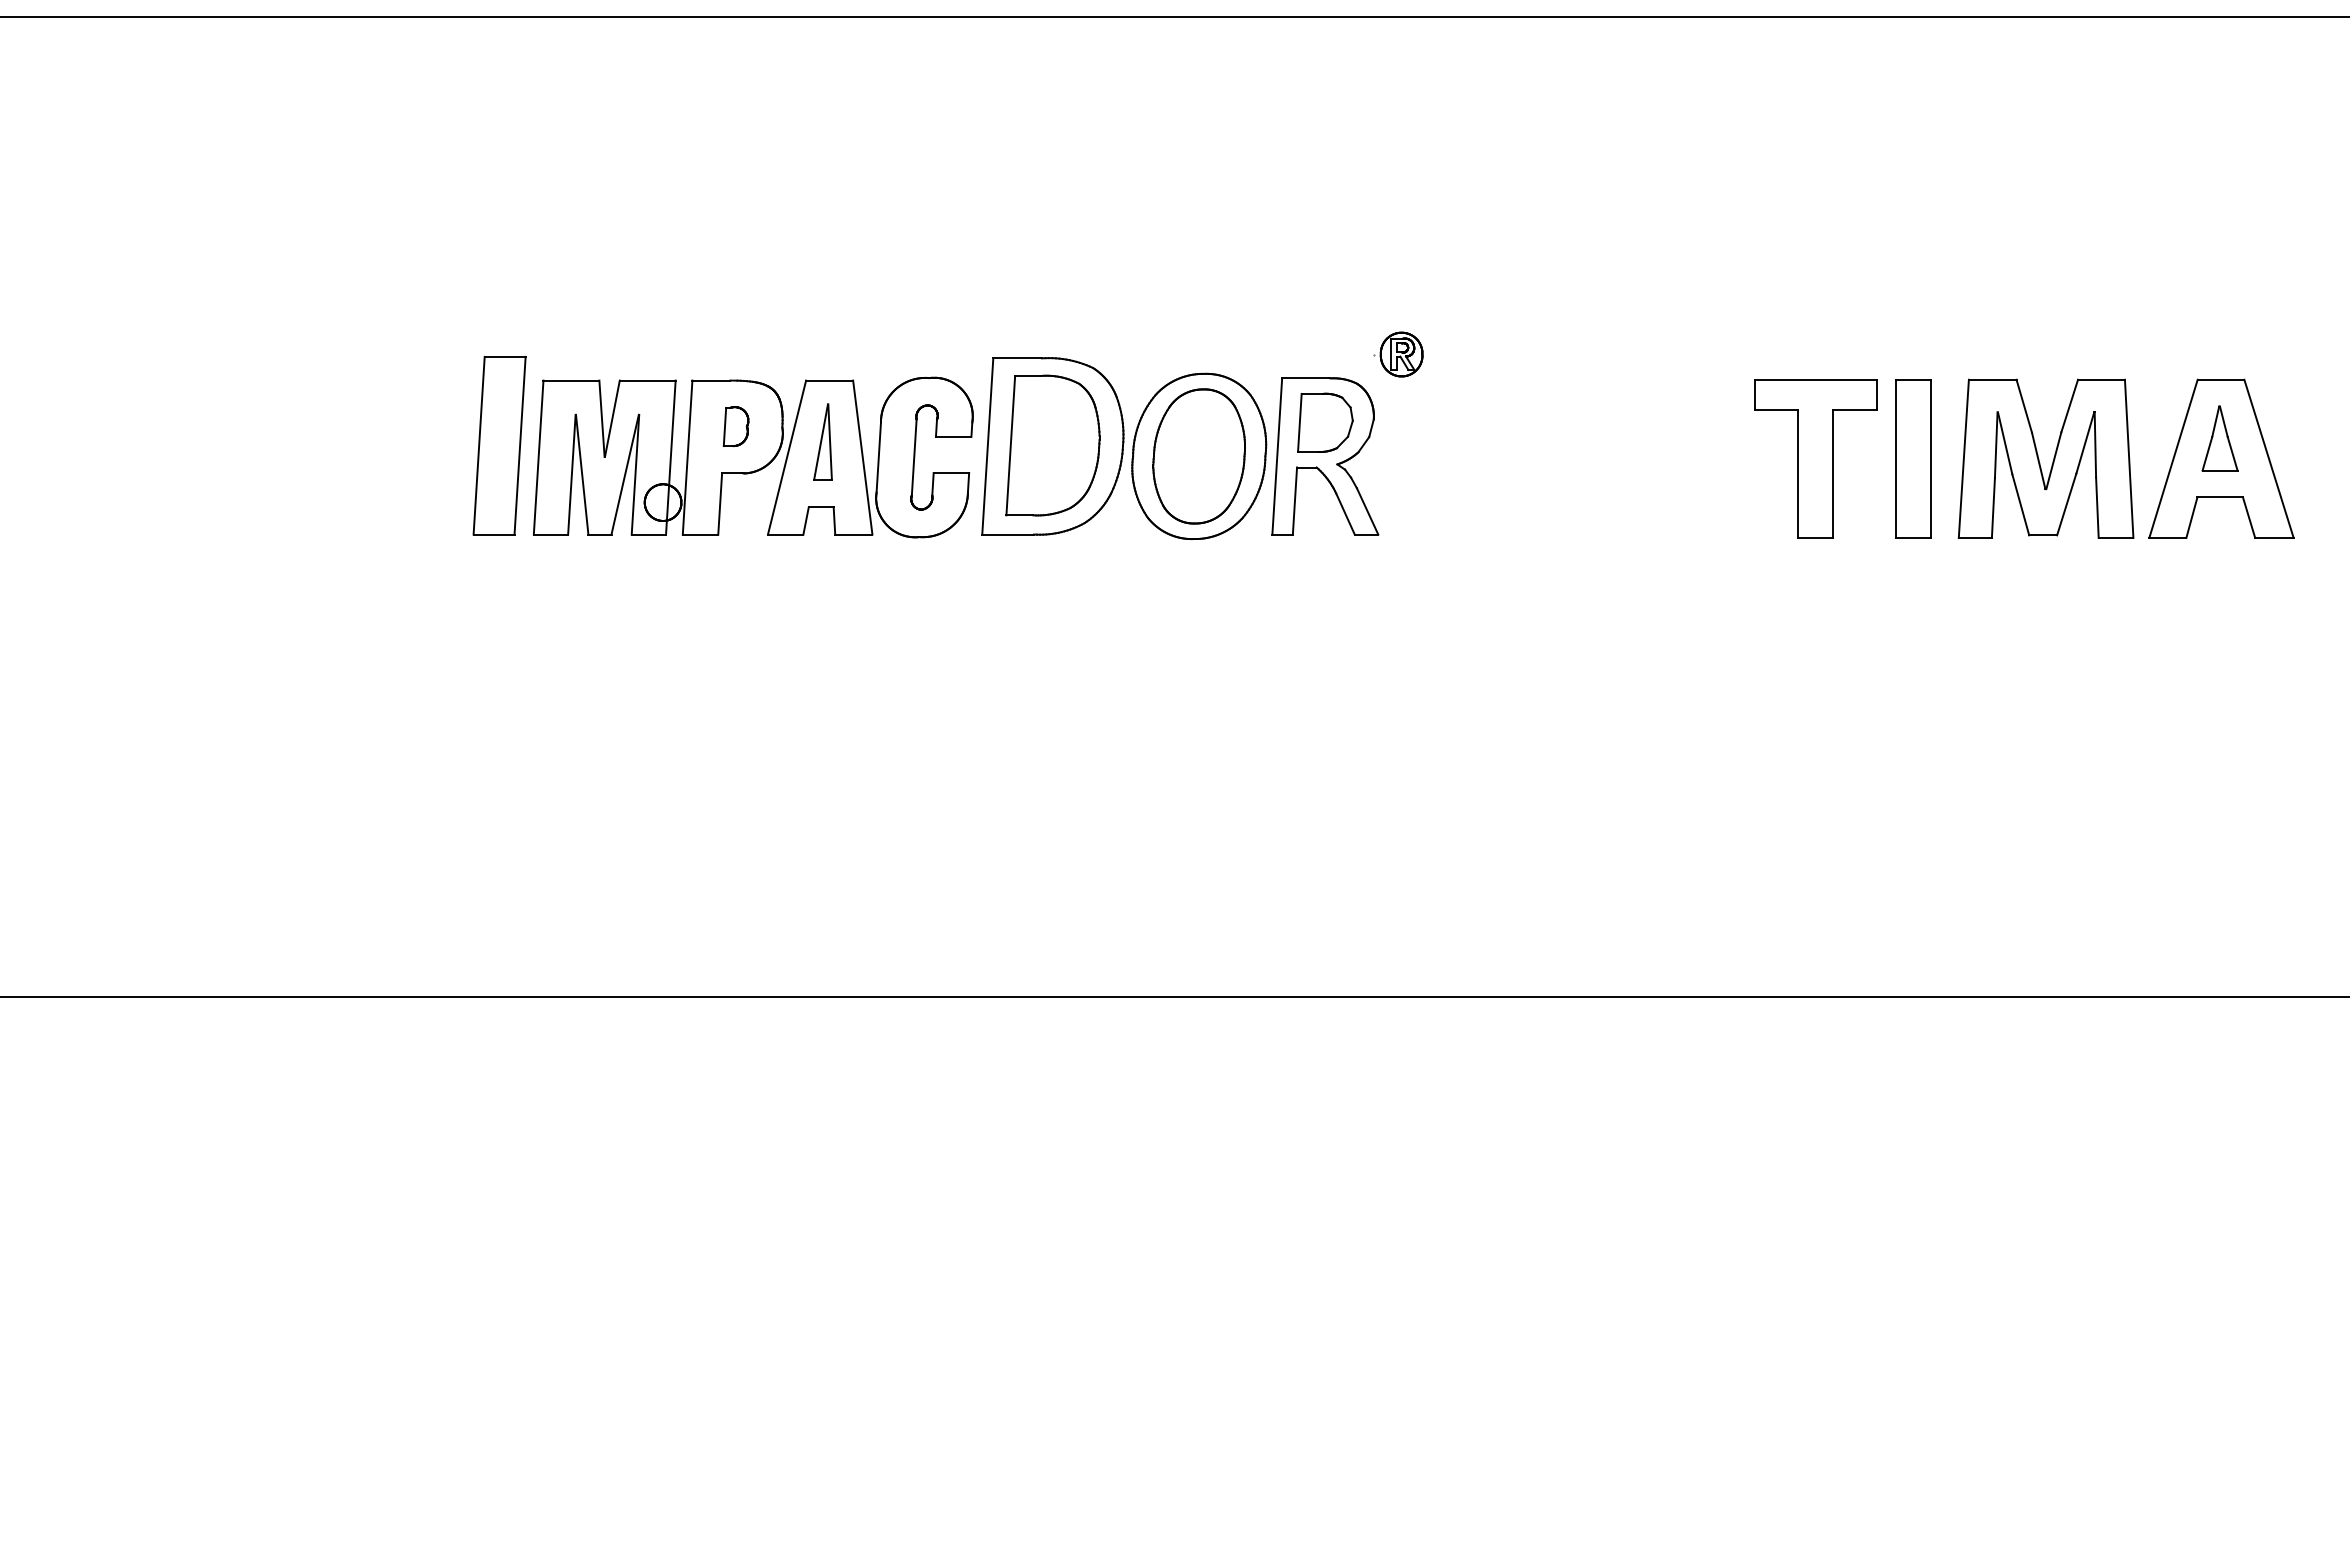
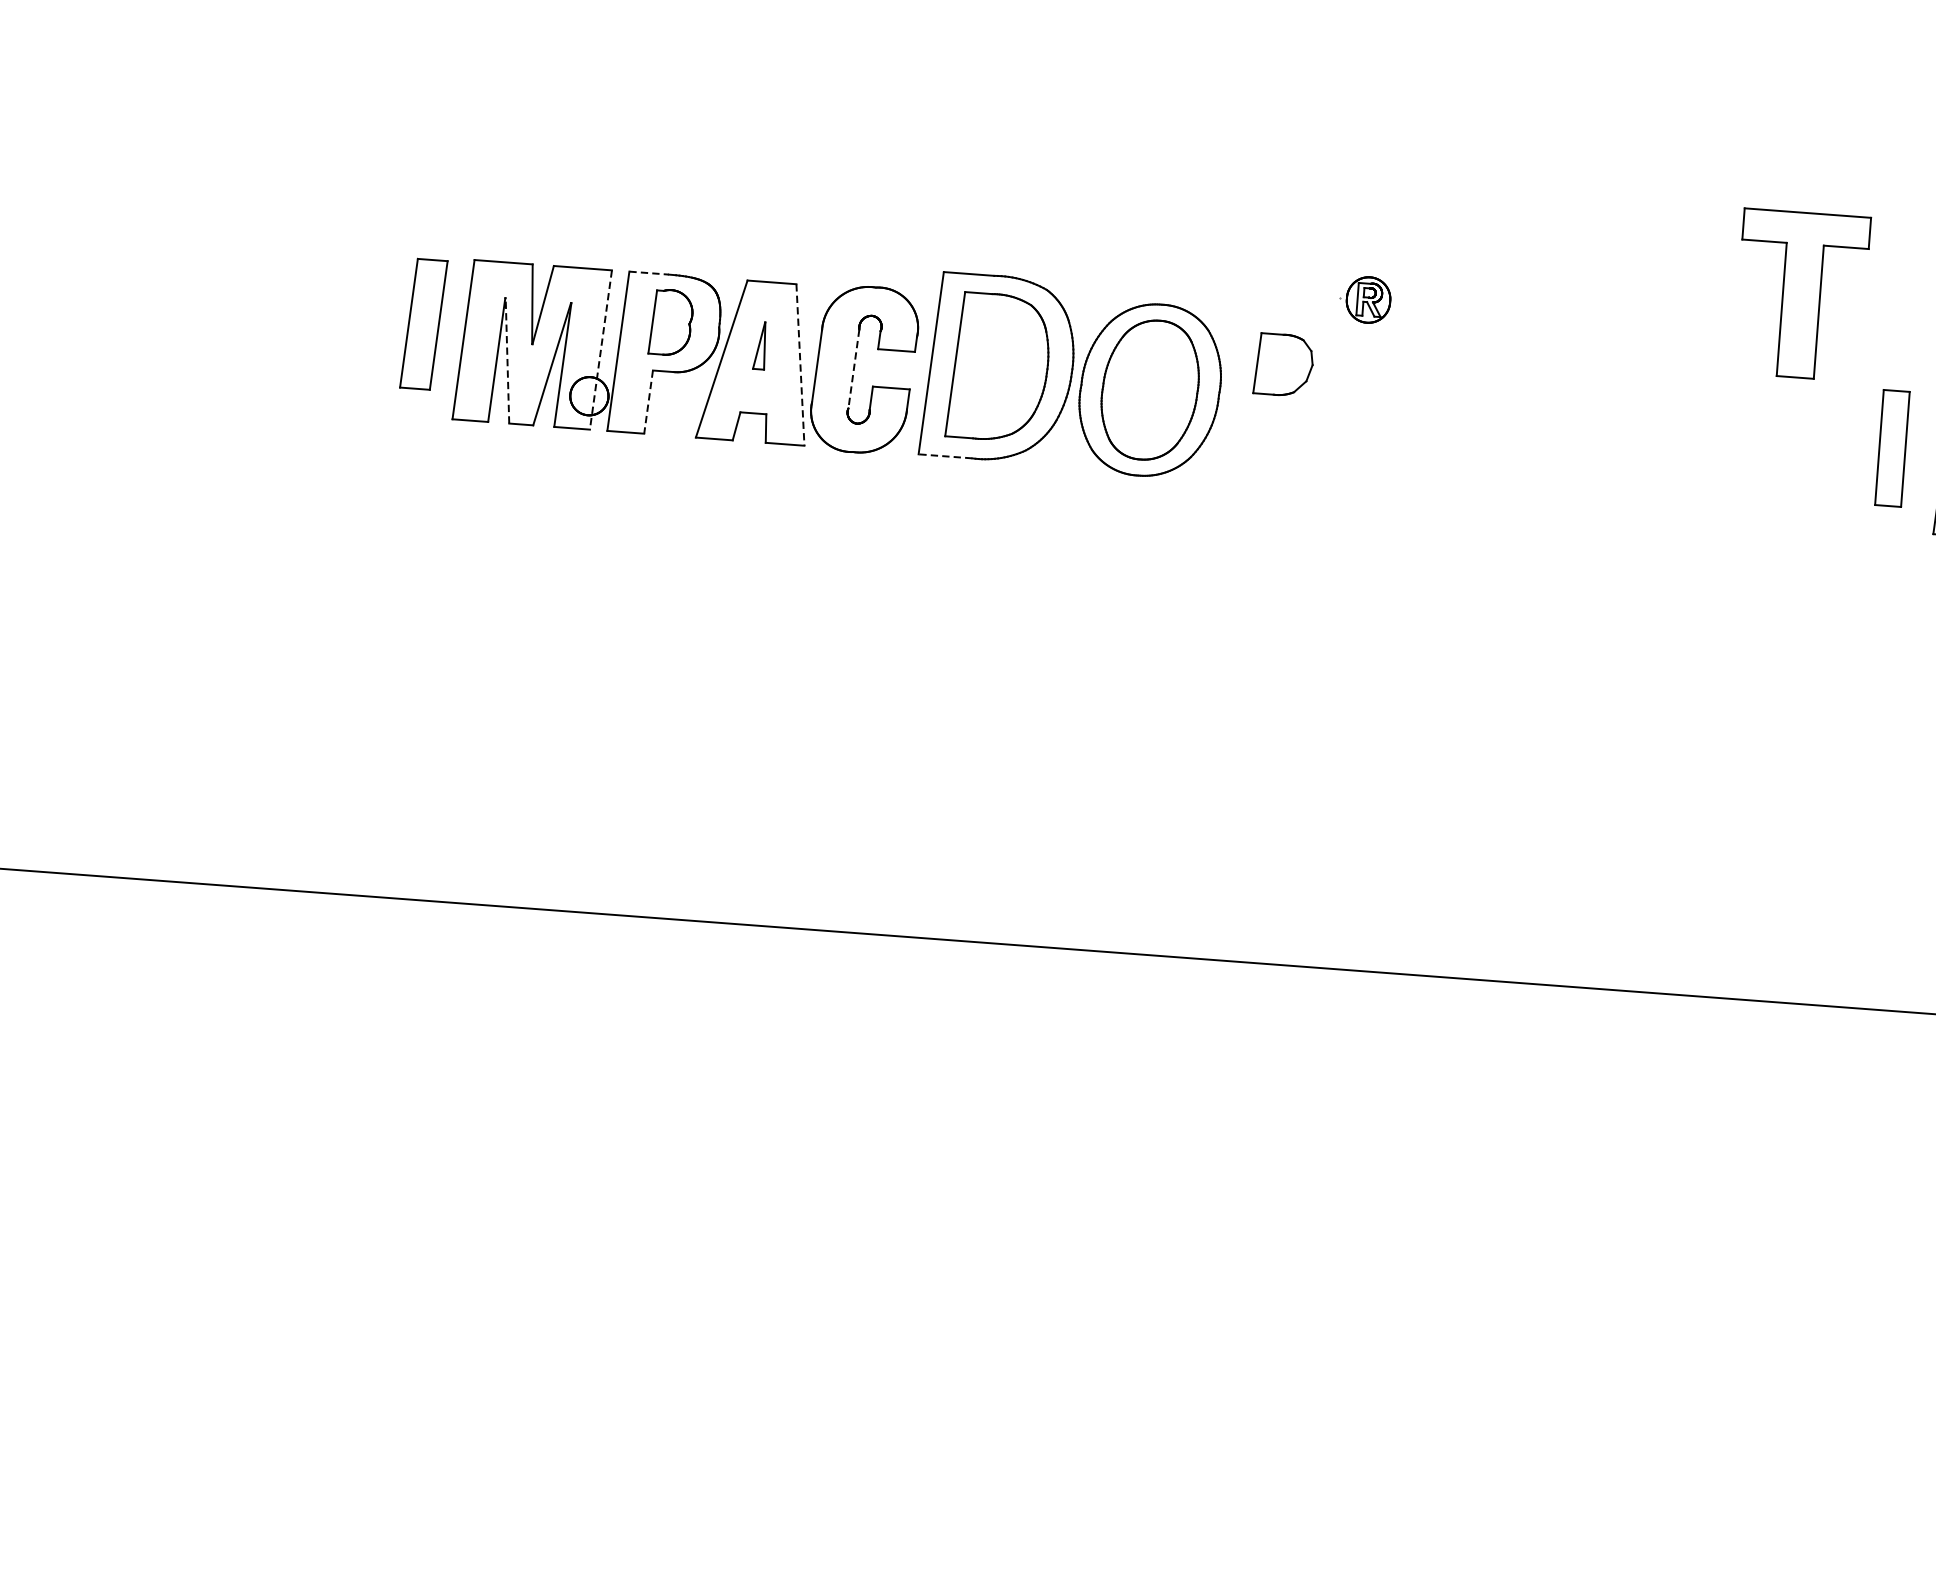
line: (711, 380) -> (649, 273), solid -> dashed
part: (735, 426) -> (670, 322), size x1.6
part: (822, 441) -> (759, 345), size x0.6
part: (499, 445) -> (423, 324), size x0.7
part: (1325, 456) -> (1281, 400), removed
line: (862, 457) -> (800, 364), solid -> dashed
line: (670, 458) -> (600, 350), solid -> dashed
line: (914, 458) -> (854, 369), solid -> dashed
part: (1815, 458) -> (1801, 294), moved
part: (1913, 458) -> (1892, 448), size x0.7
line: (582, 474) -> (507, 360), solid -> dashed
line: (720, 504) -> (648, 402), solid -> dashed
line: (1008, 534) -> (945, 456), solid -> dashed

